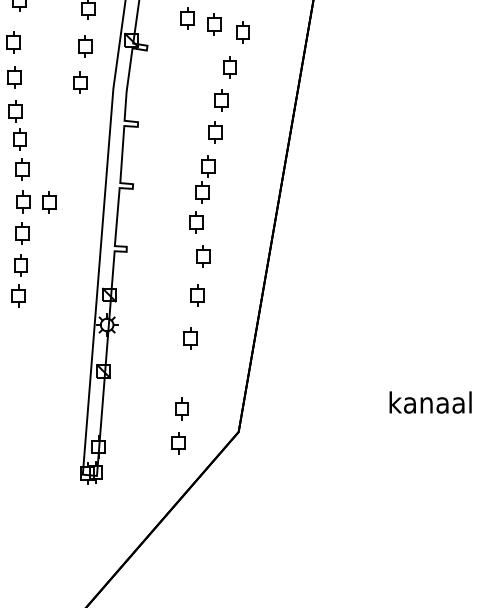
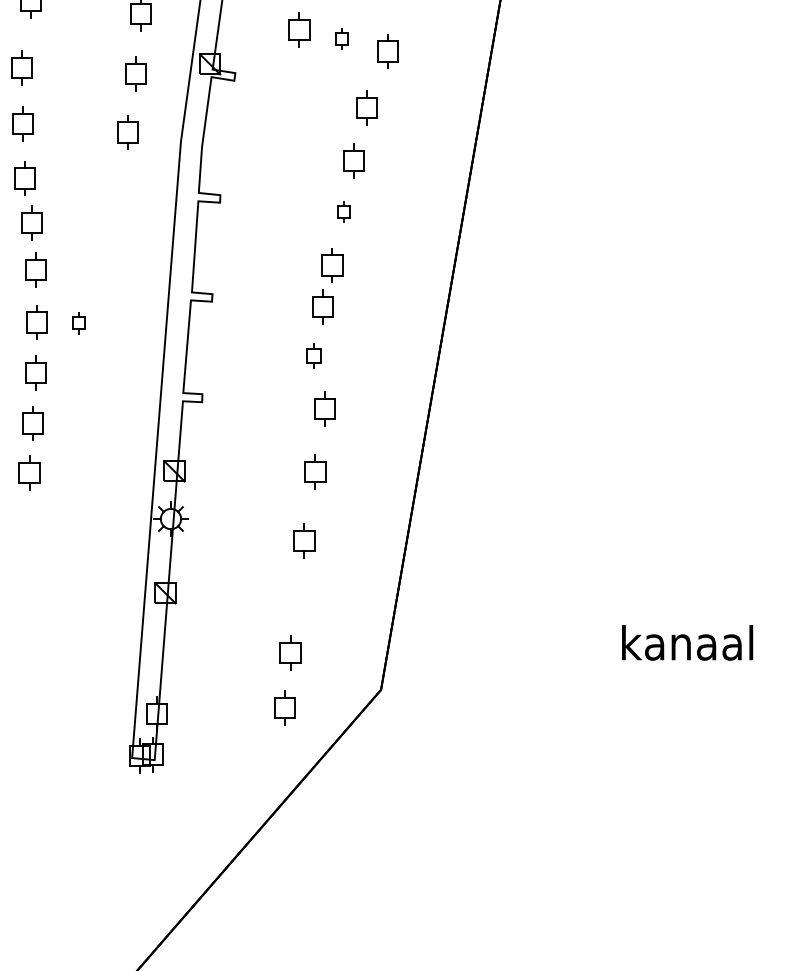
part: (214, 24) -> (342, 39), size x0.6
part: (215, 132) -> (344, 211), size x0.6
part: (49, 202) -> (78, 323), size x0.6
part: (196, 222) -> (313, 355), size x0.7

